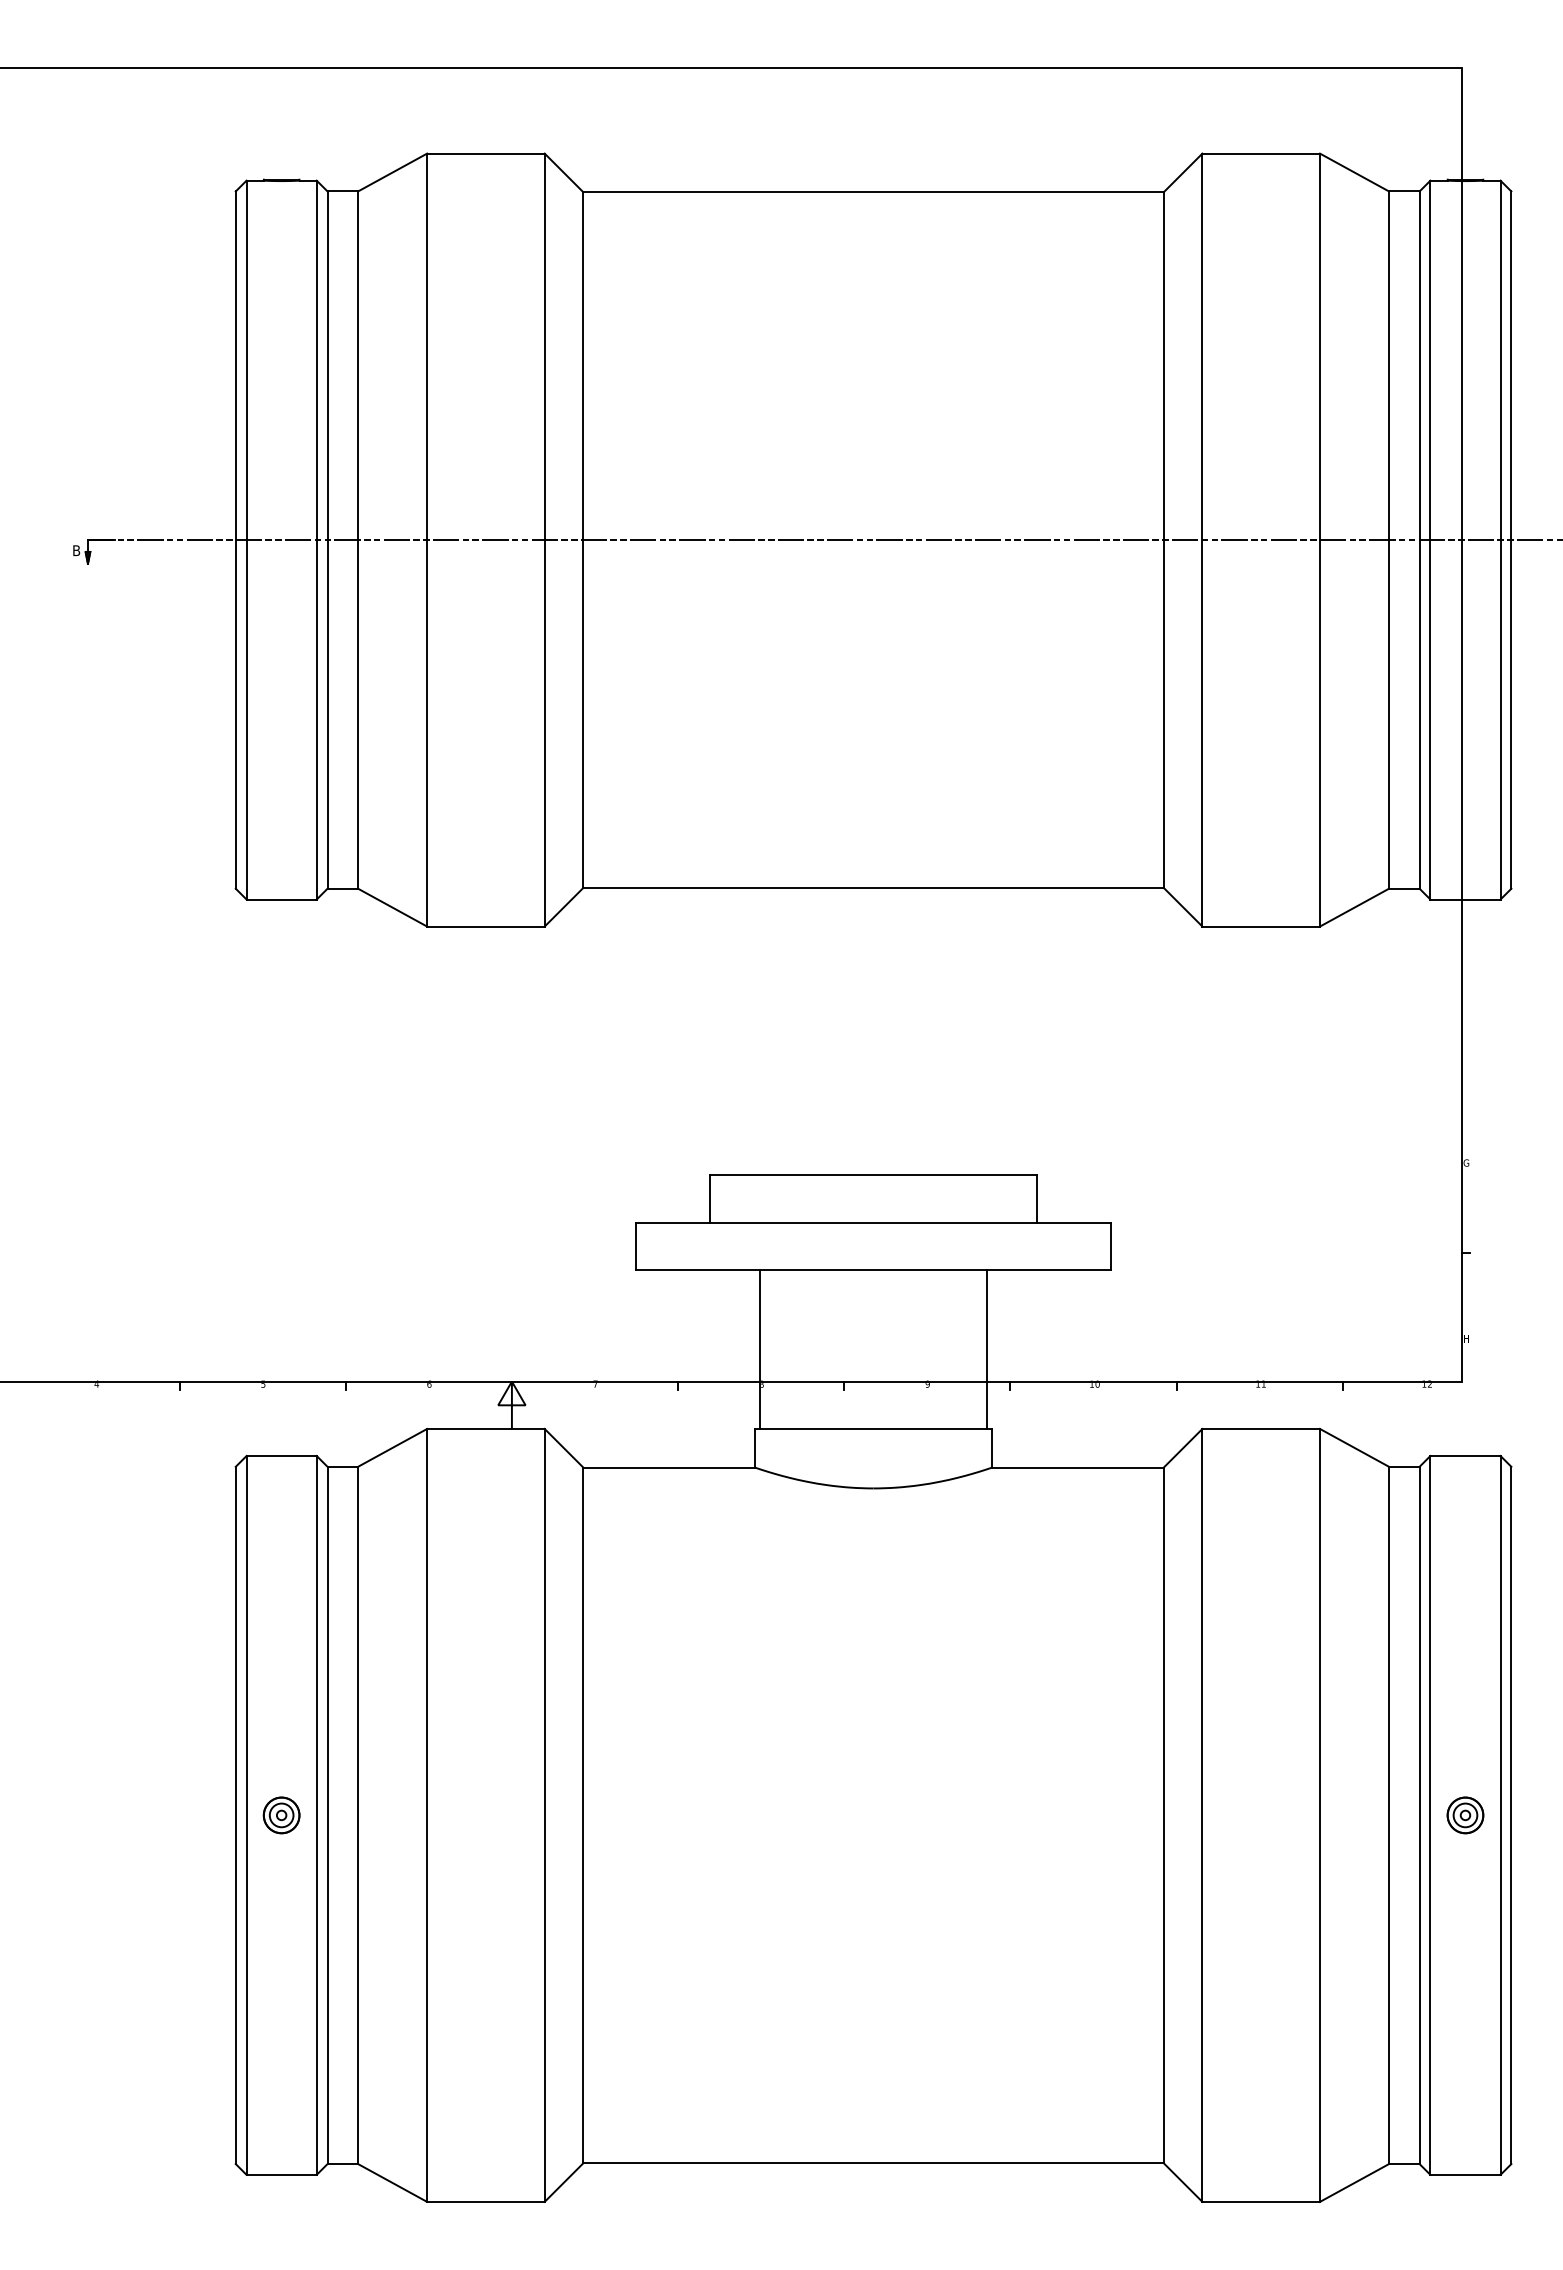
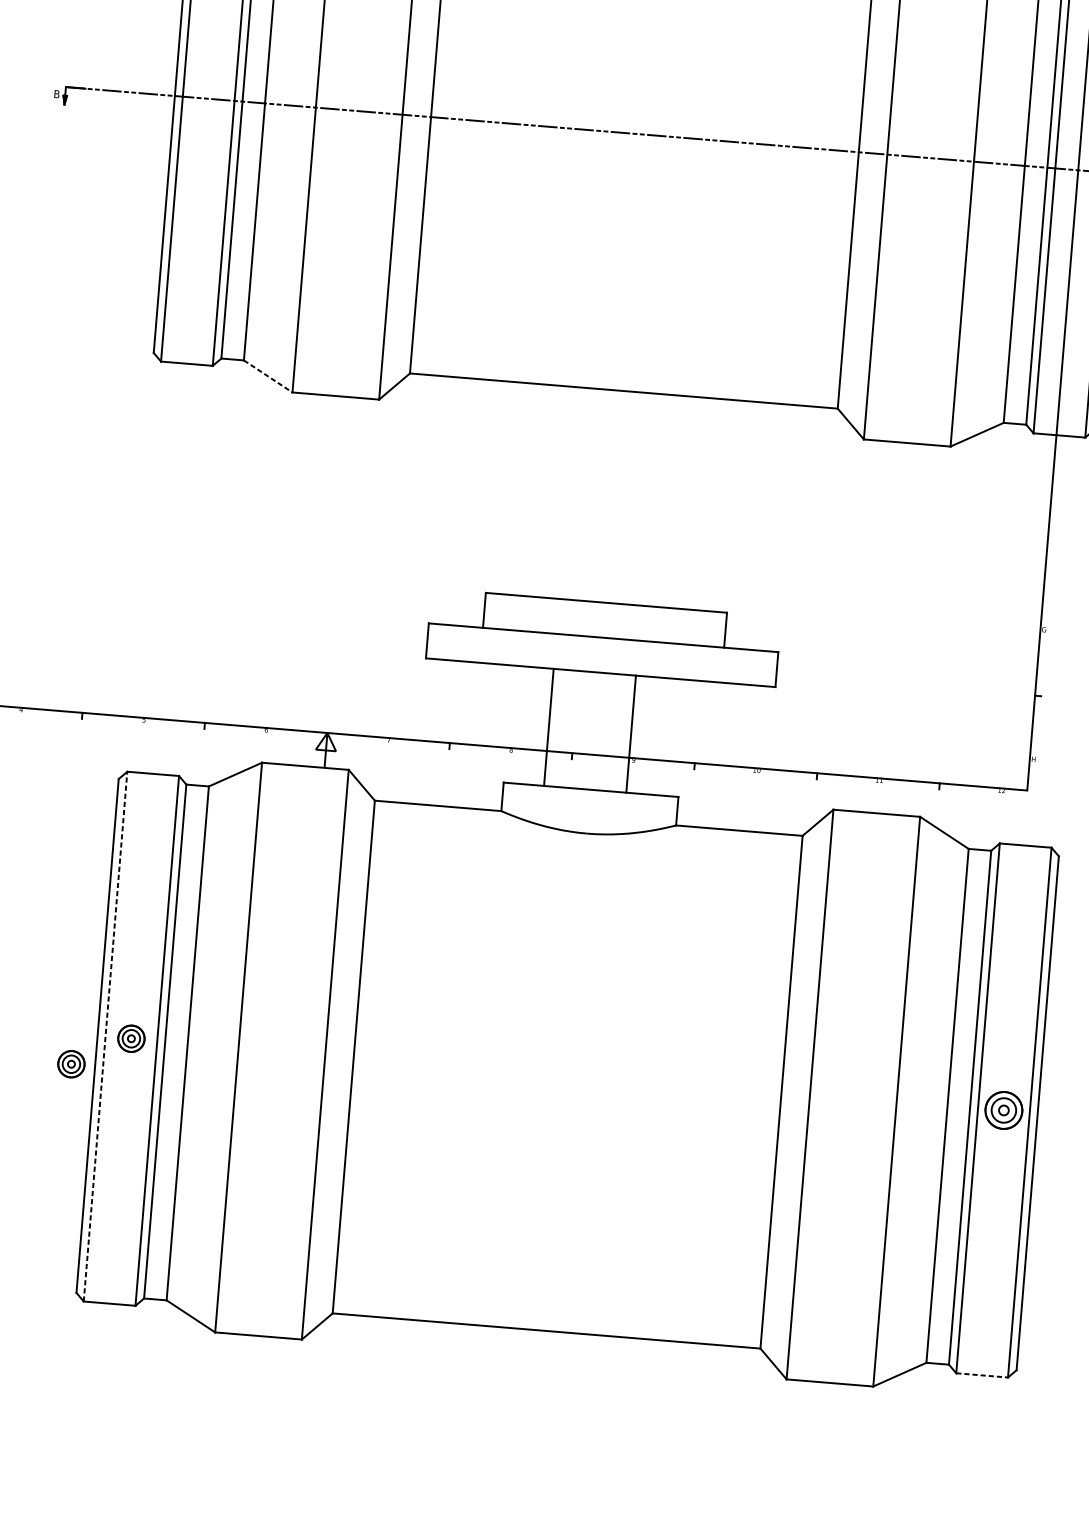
line: (393, 907) -> (268, 376), solid -> dashed
line: (759, 1349) -> (548, 727), moved
line: (987, 1349) -> (631, 734), moved
line: (246, 1814) -> (105, 1035), solid -> dashed
part: (1465, 1815) -> (1003, 1110), size x1.4
part: (203, 1856) -> (71, 1064), added
line: (1465, 2174) -> (982, 1375), solid -> dashed

